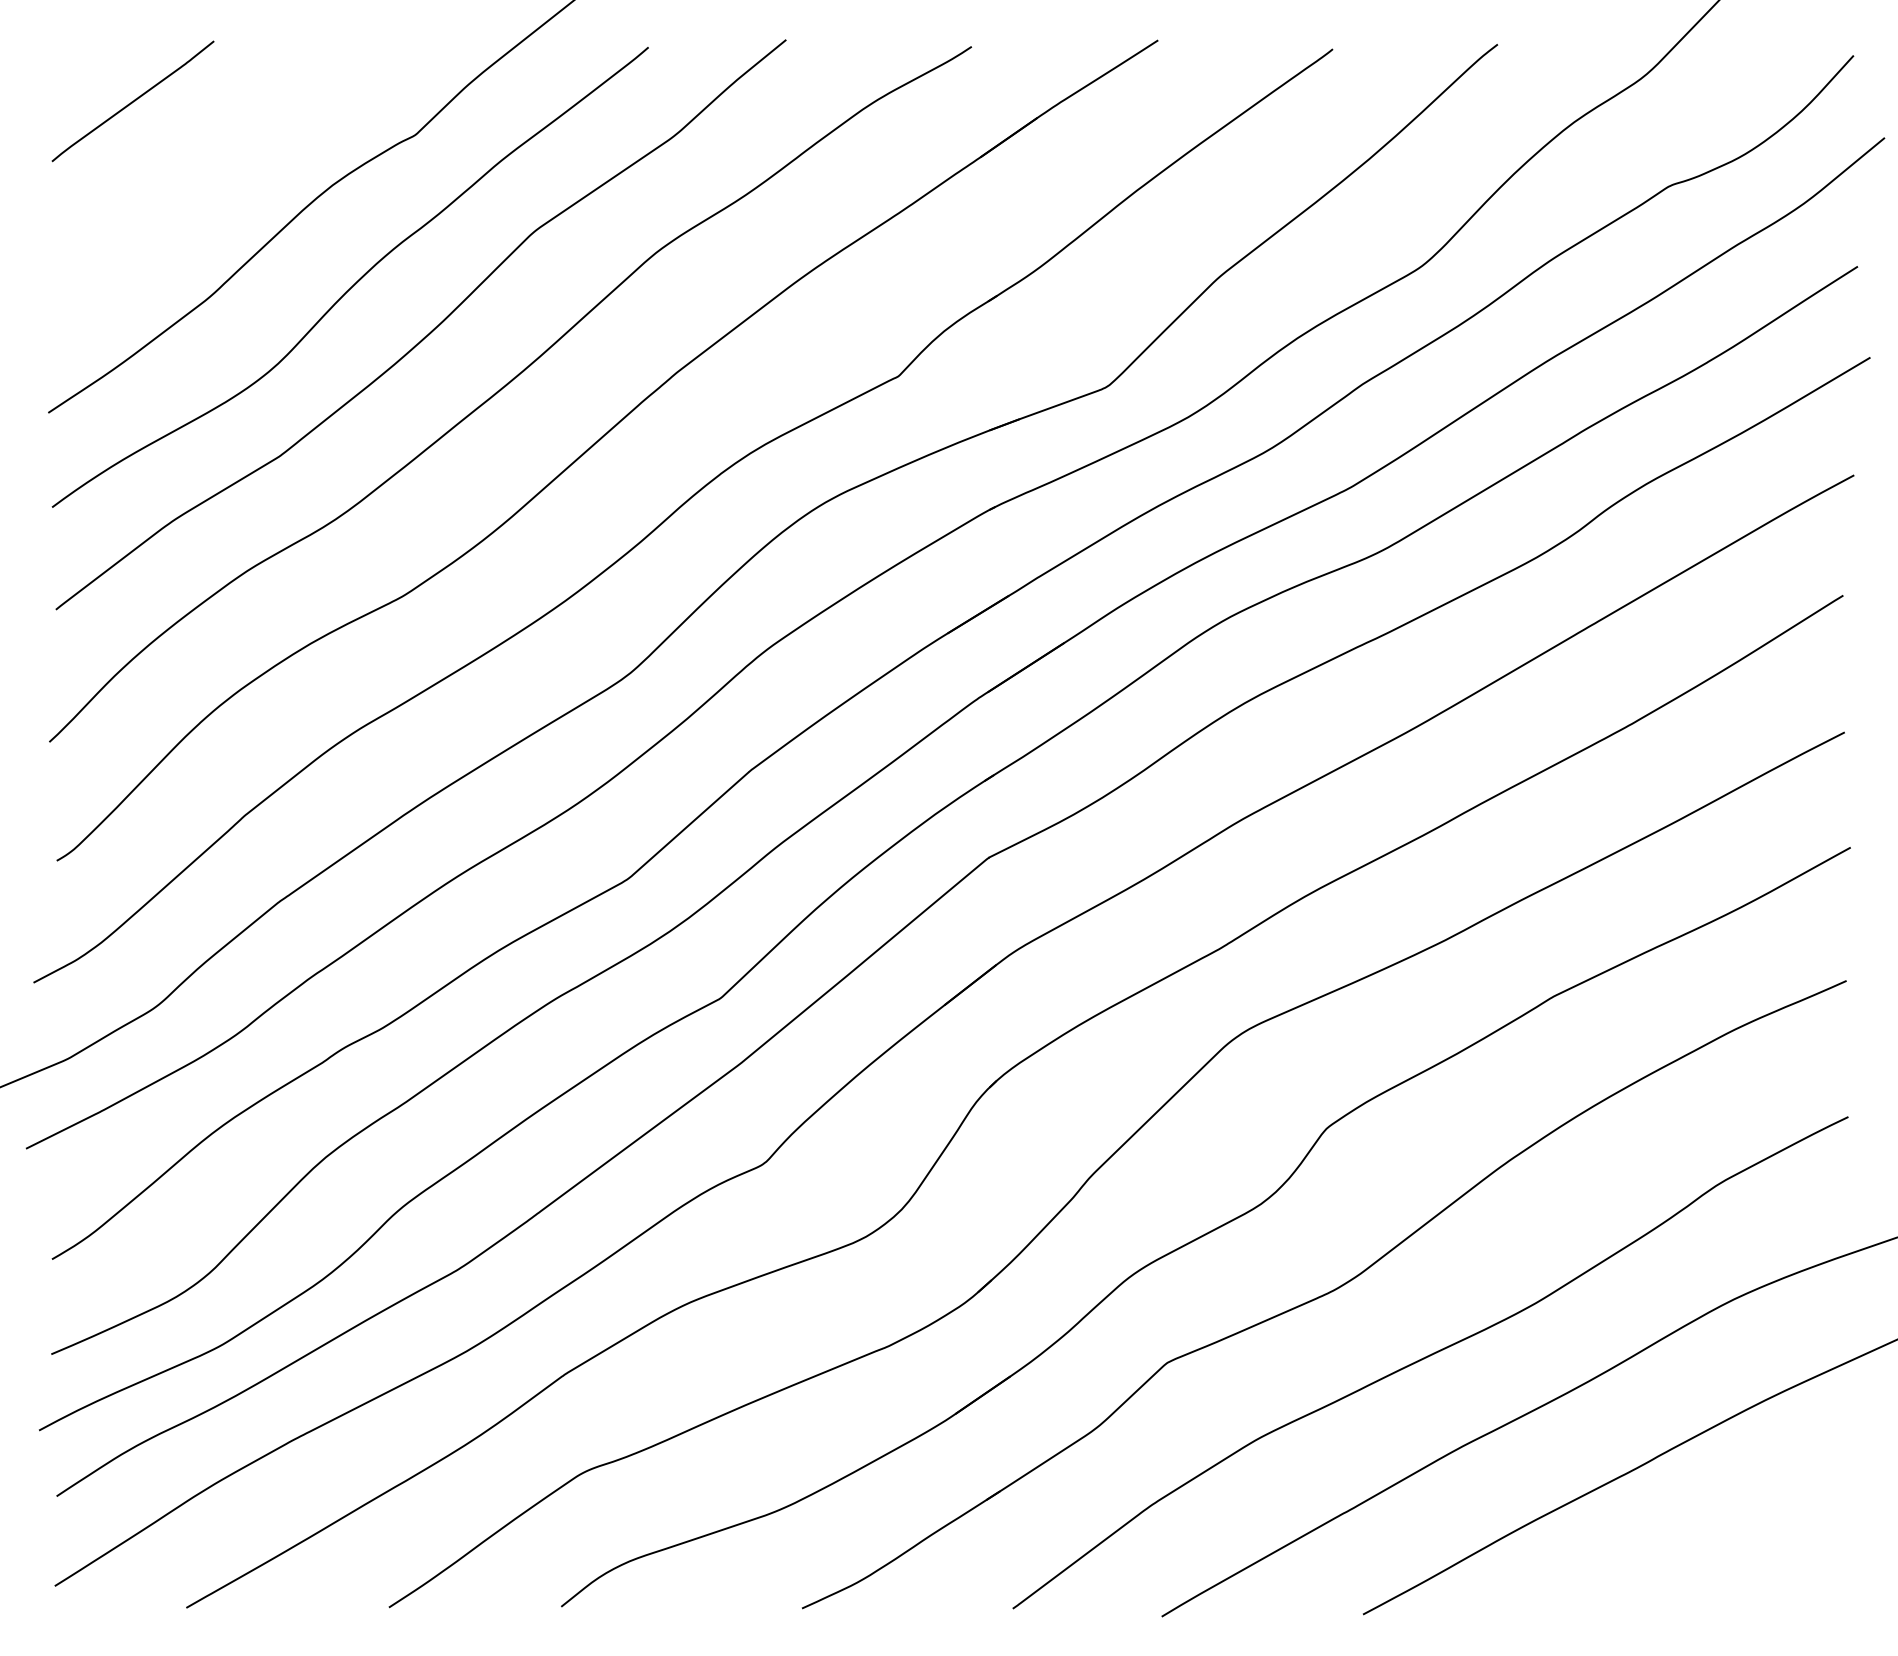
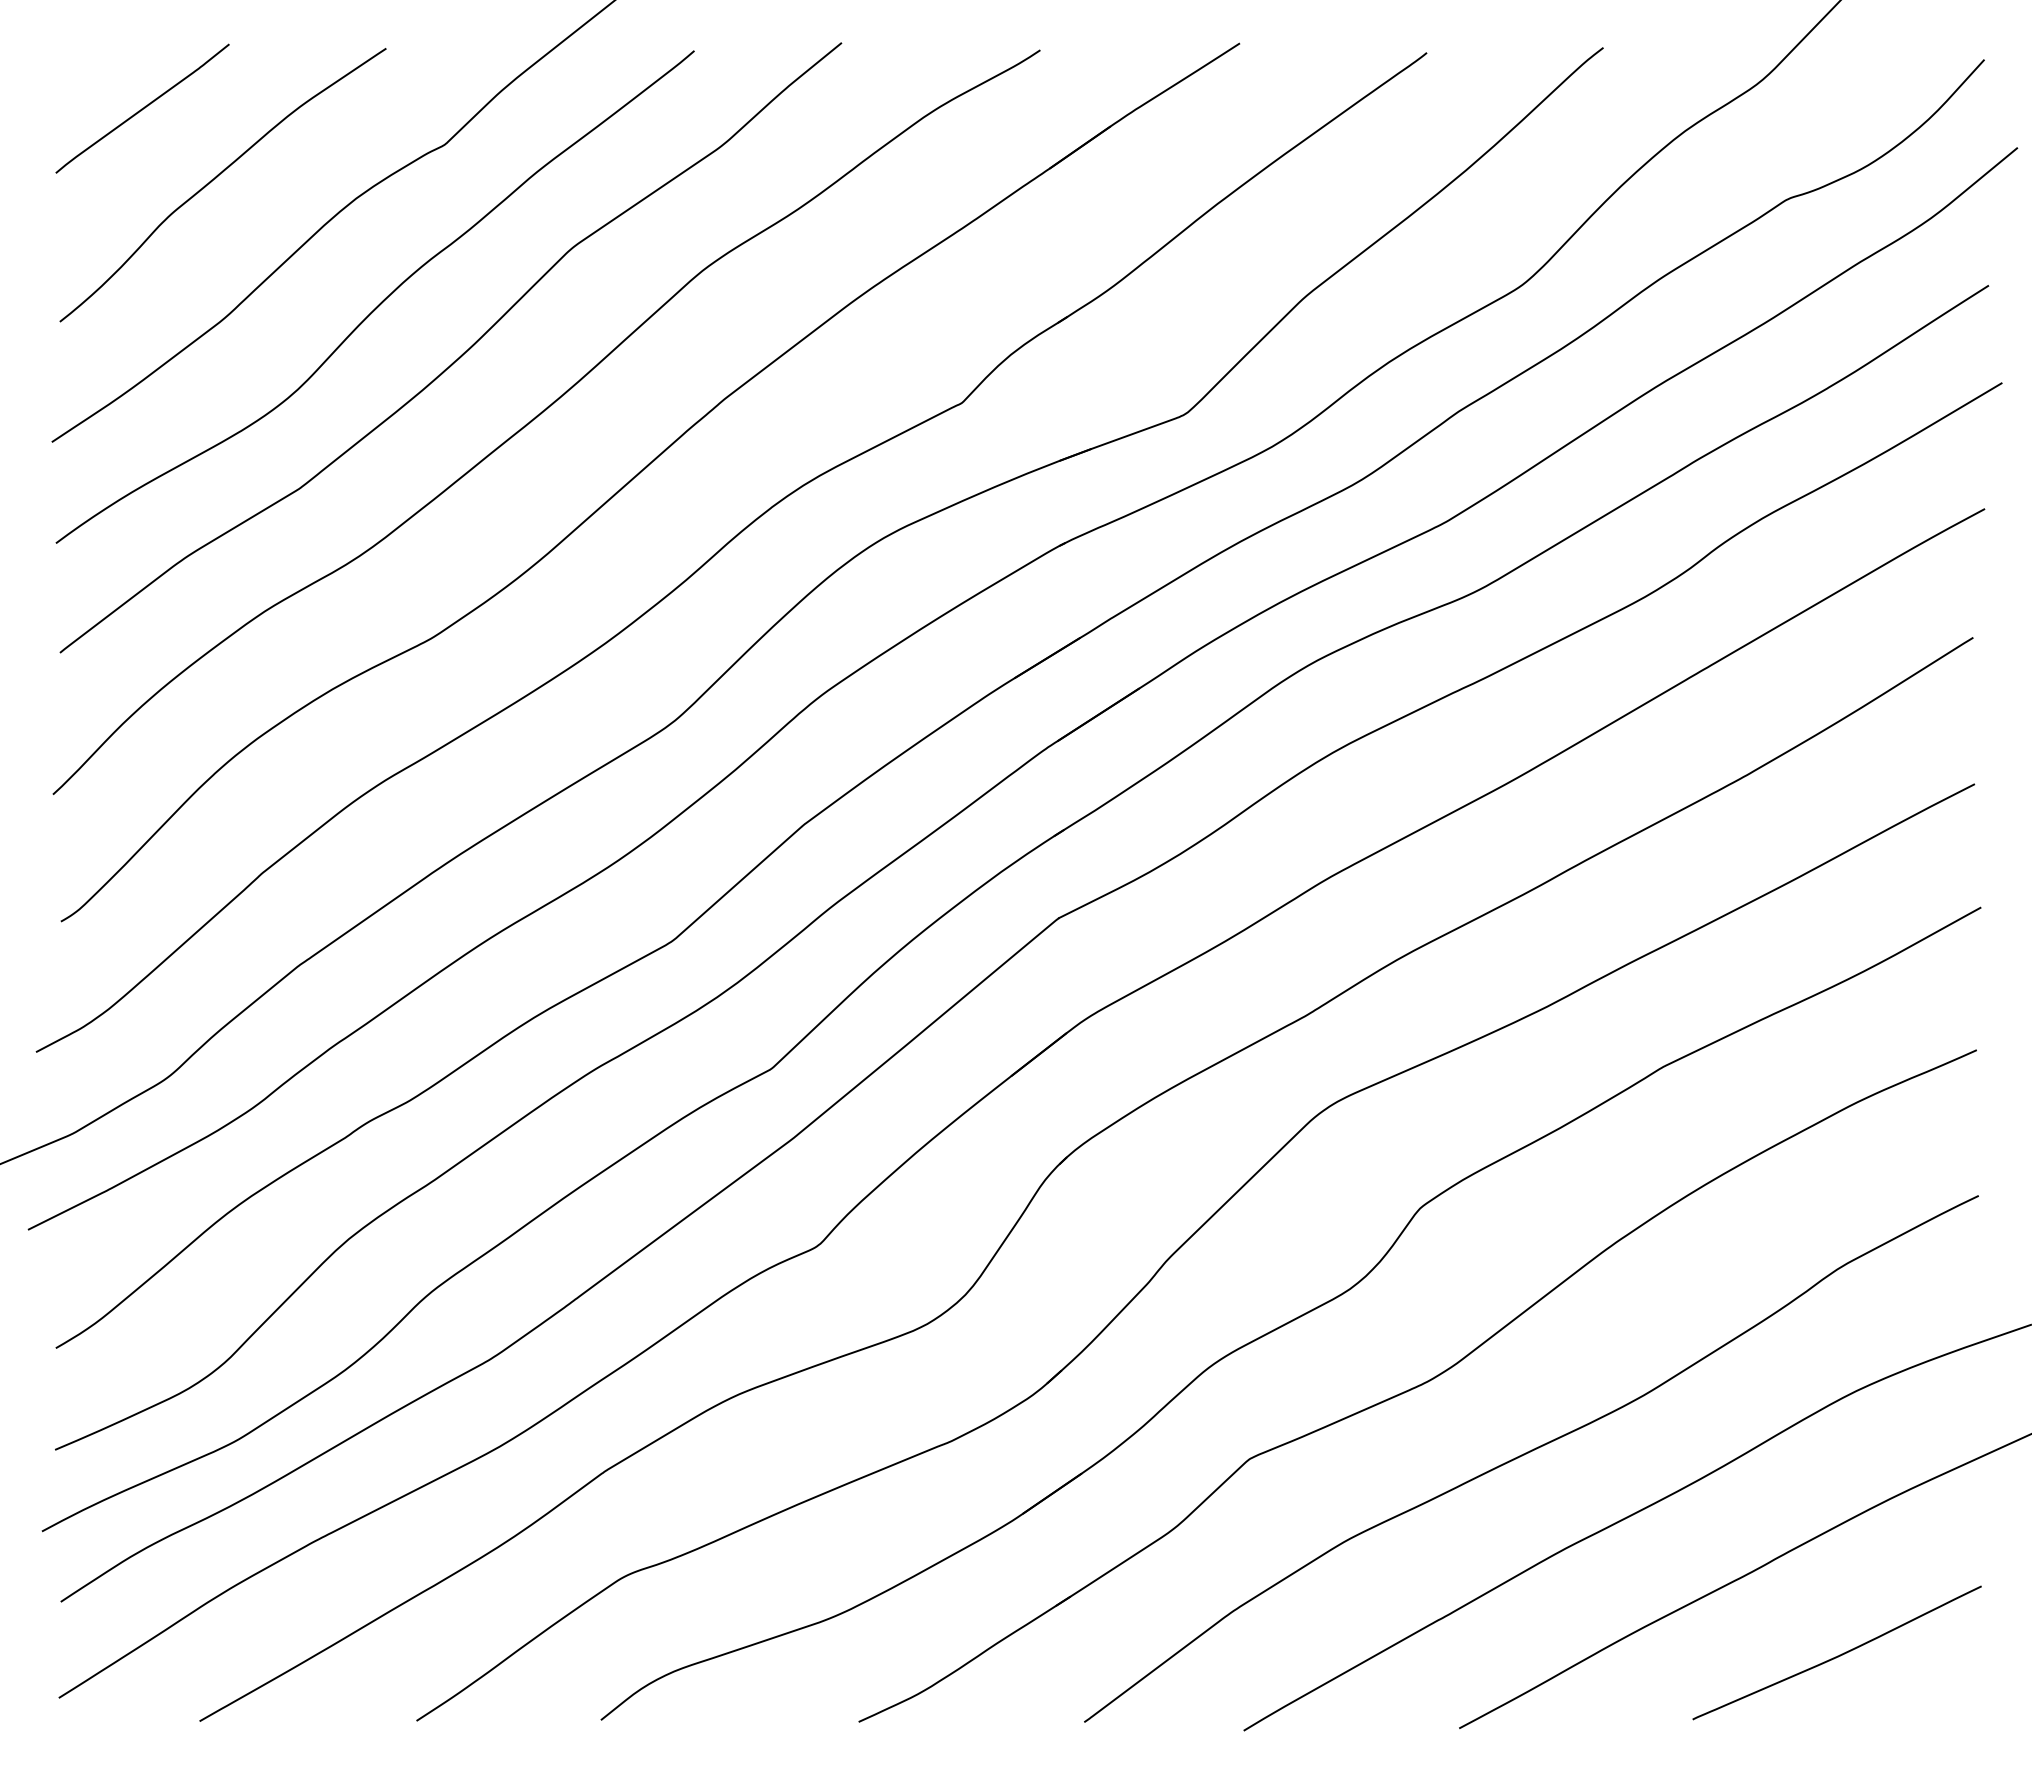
curve: (202, 166) -> (216, 178), added
curve: (1716, 1546) -> (1837, 1655), added

